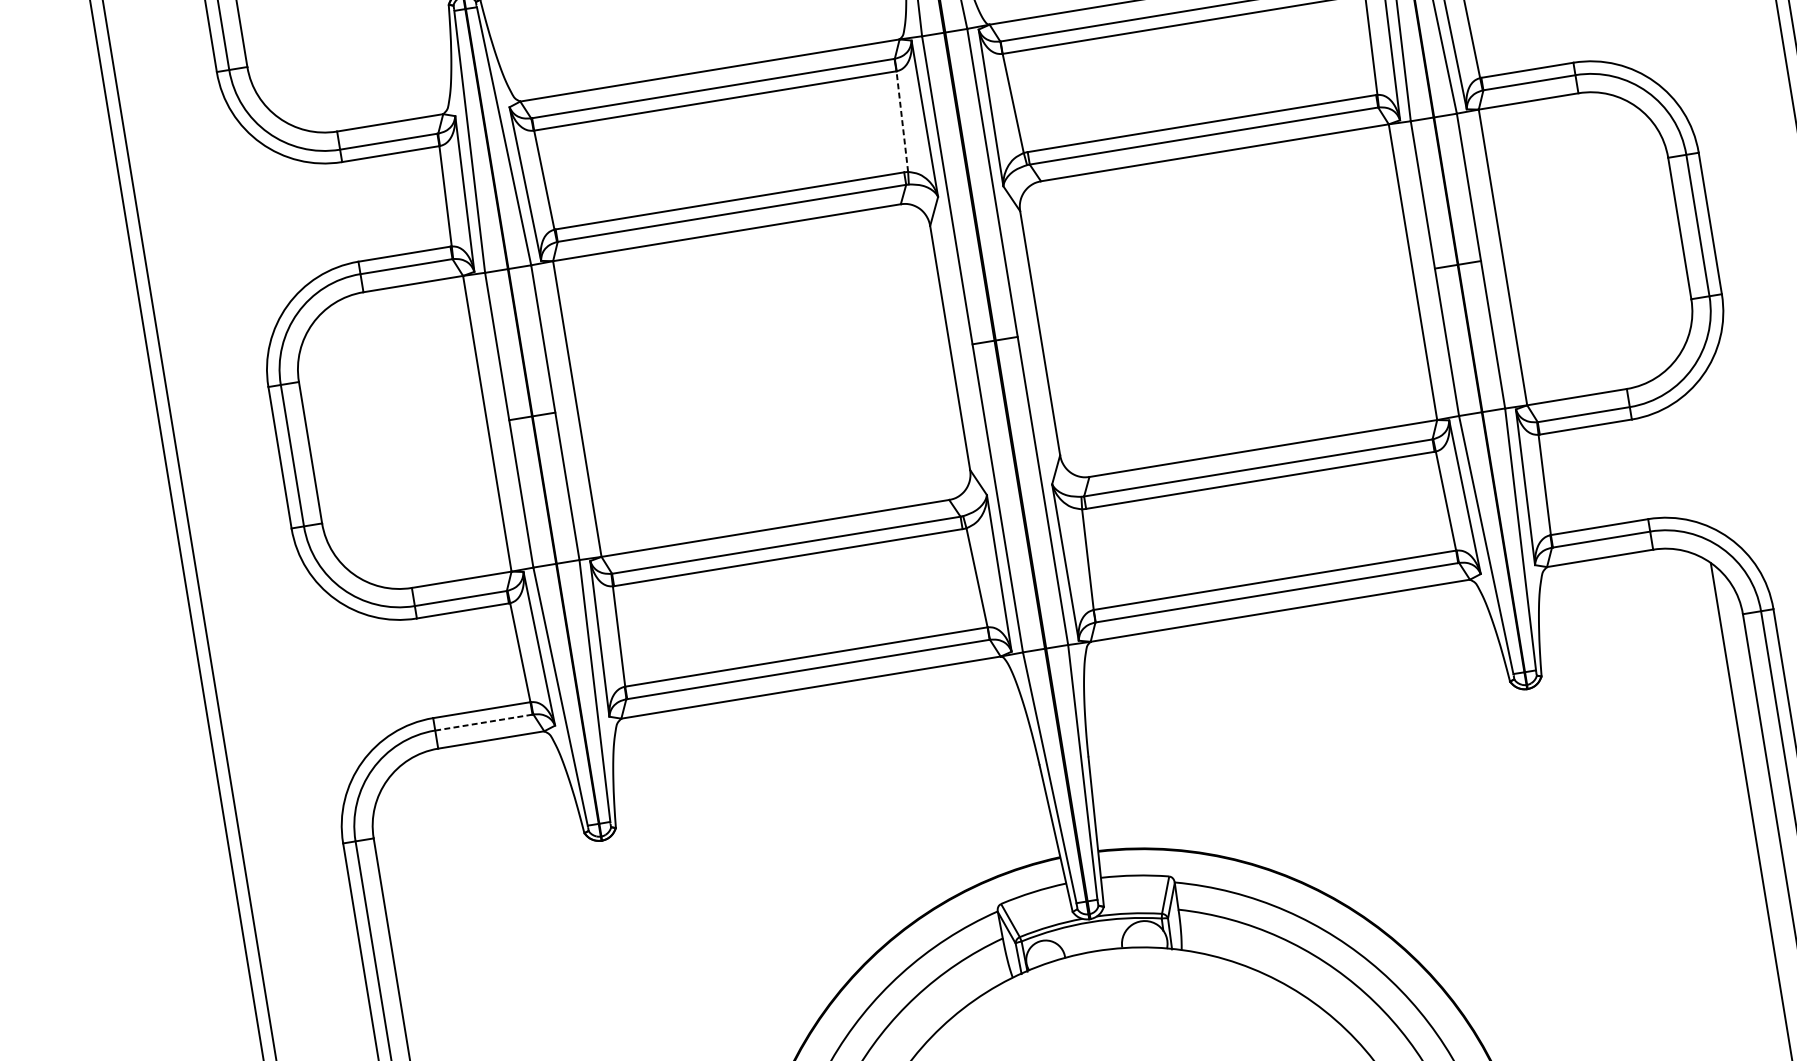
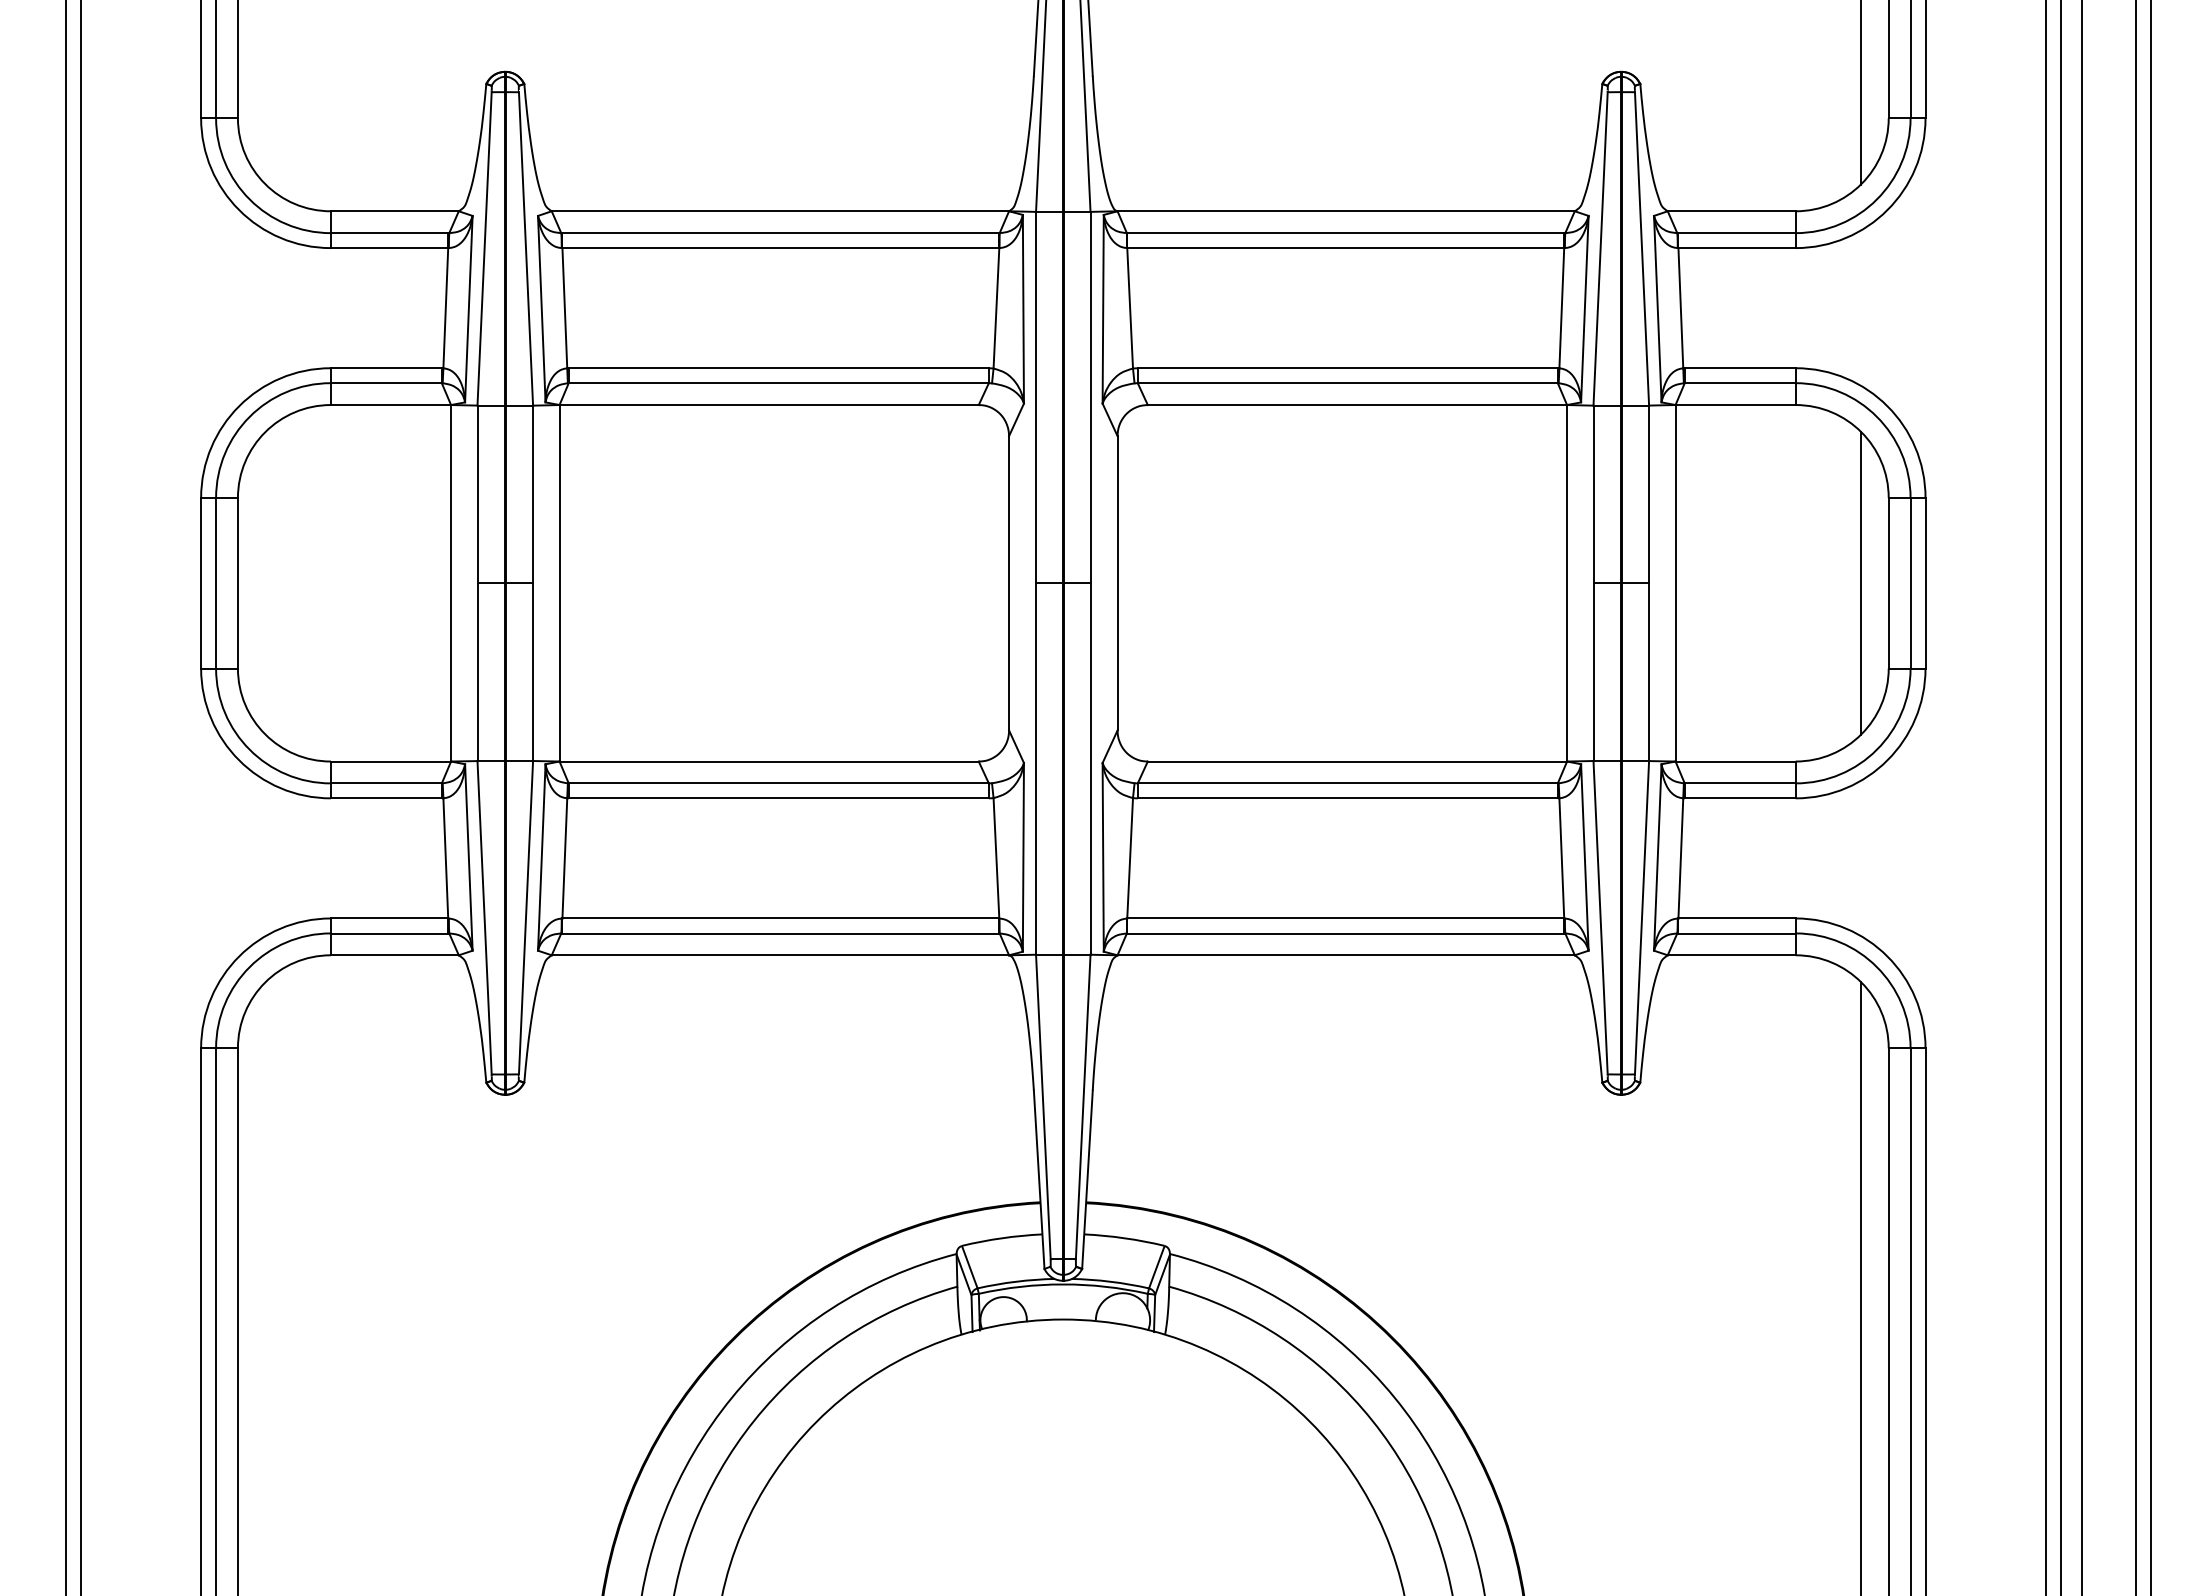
line: (902, 120) -> (996, 307), dashed -> solid
line: (1656, 231) -> (1860, 582), added
line: (483, 722) -> (389, 933), dashed -> solid

